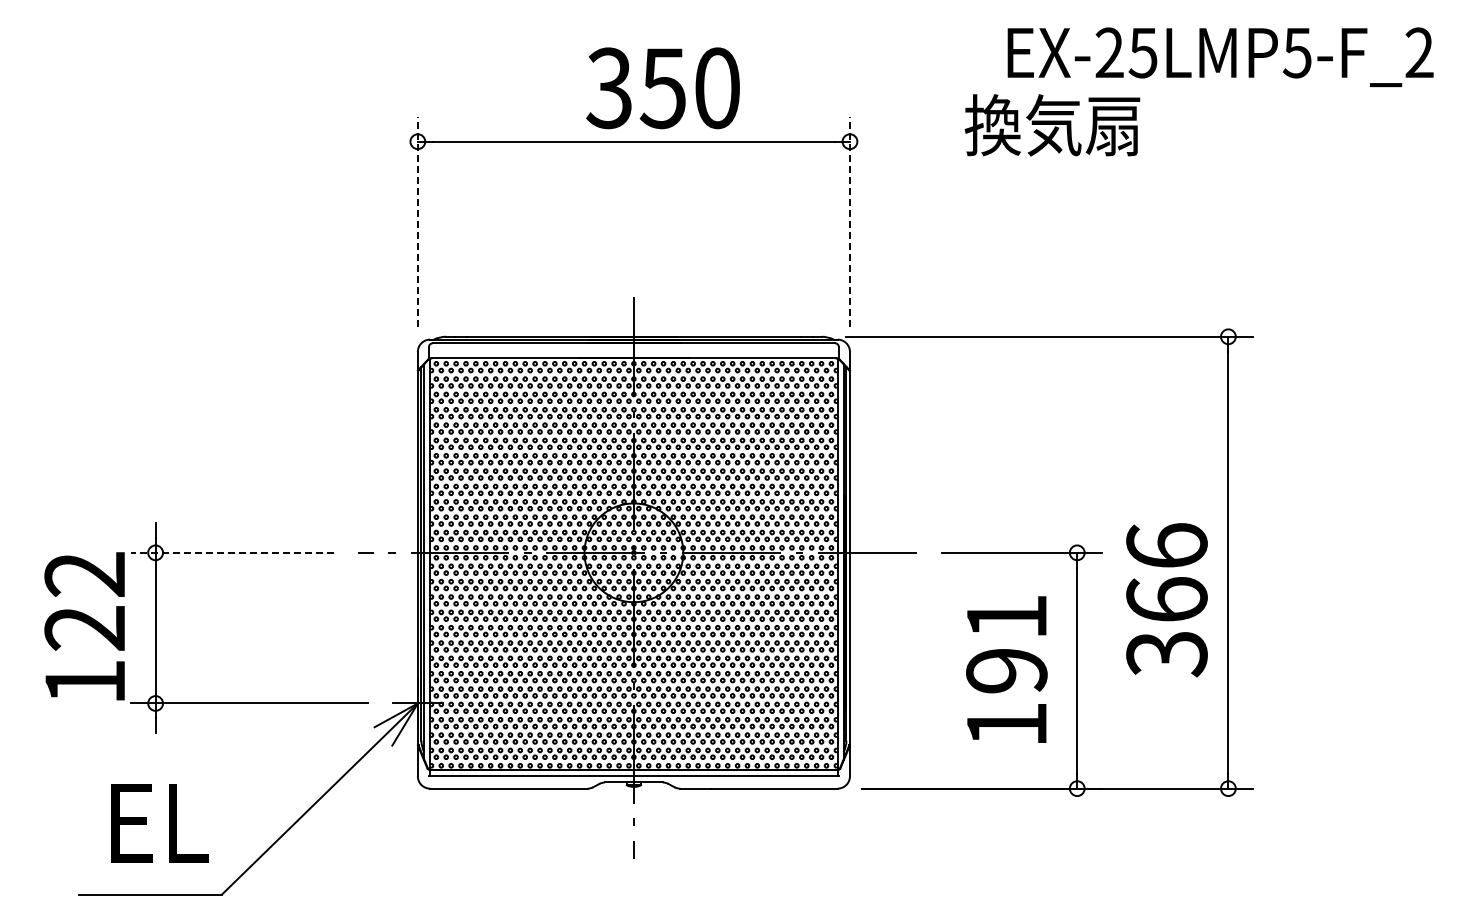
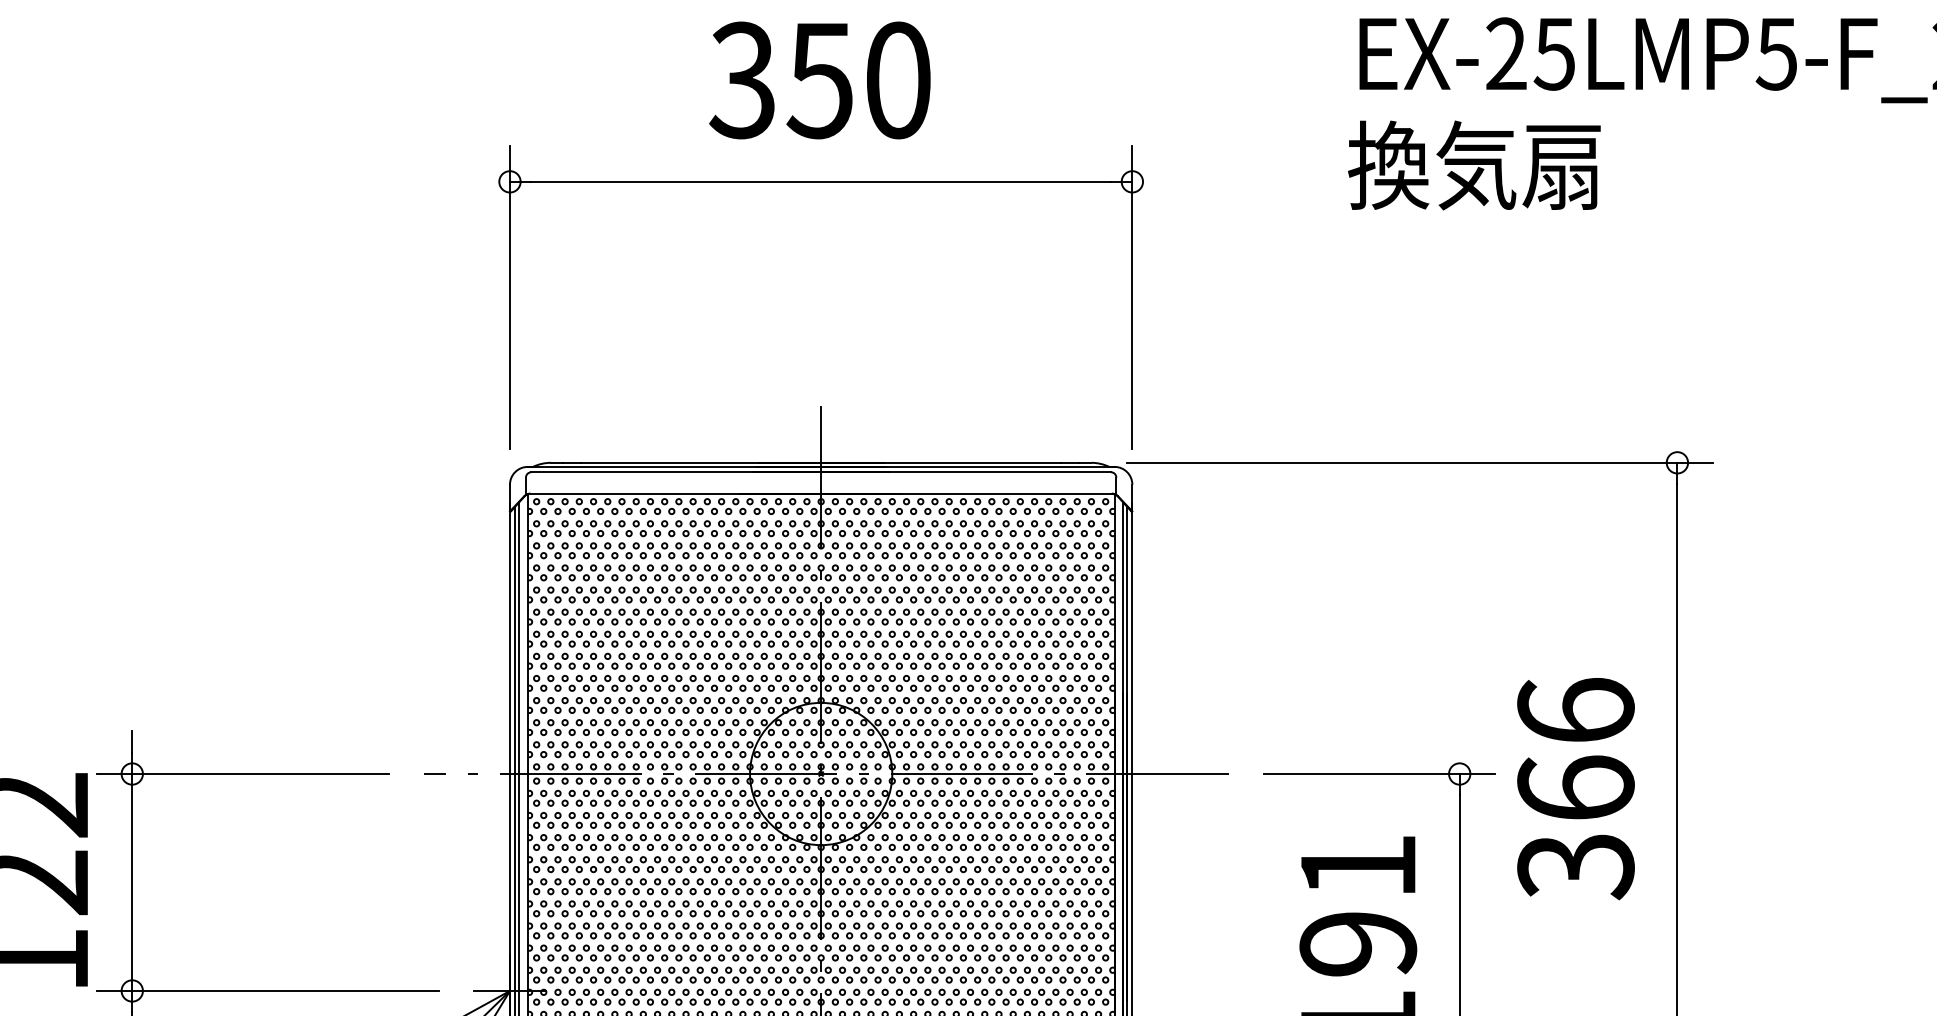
text: (662, 88) -> (819, 80), moved
text: (1052, 125) -> (1474, 165), moved
line: (417, 221) -> (509, 296), dashed -> solid
line: (849, 221) -> (1131, 296), dashed -> solid
line: (231, 552) -> (241, 773), dashed -> solid
text: (1166, 600) -> (1575, 789), moved

